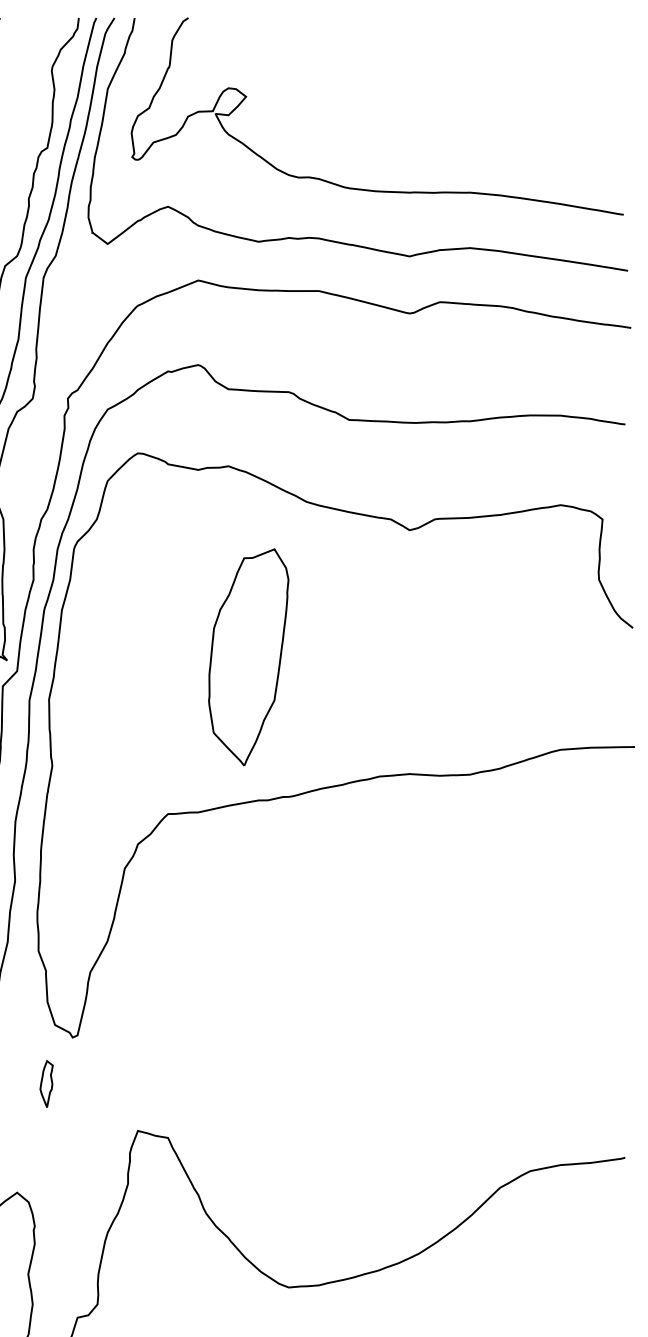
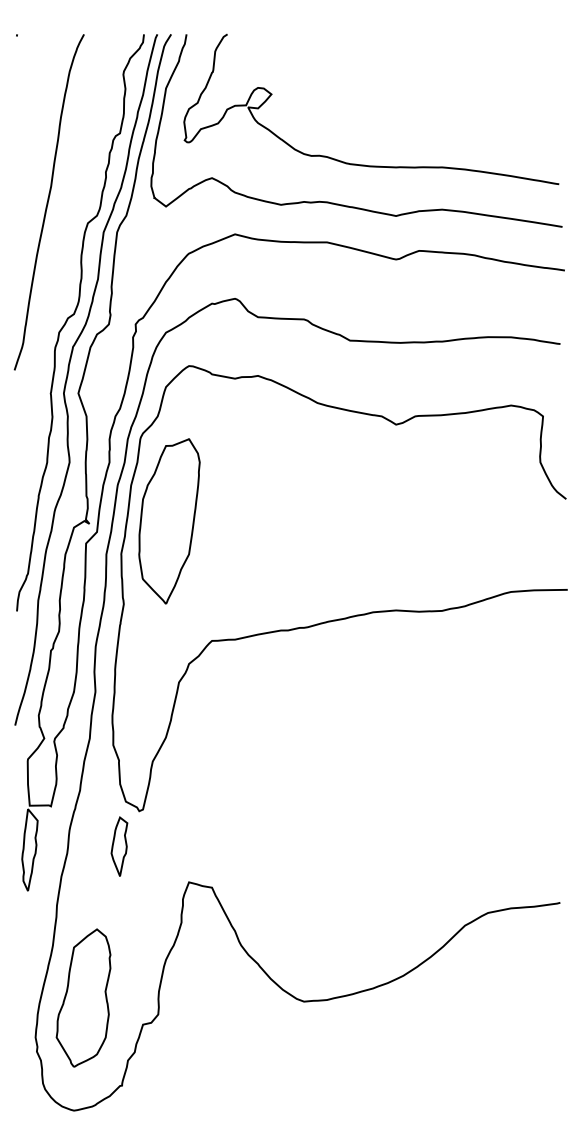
part: (248, 657) -> (169, 521), moved
part: (46, 1083) -> (119, 846), size x1.67

